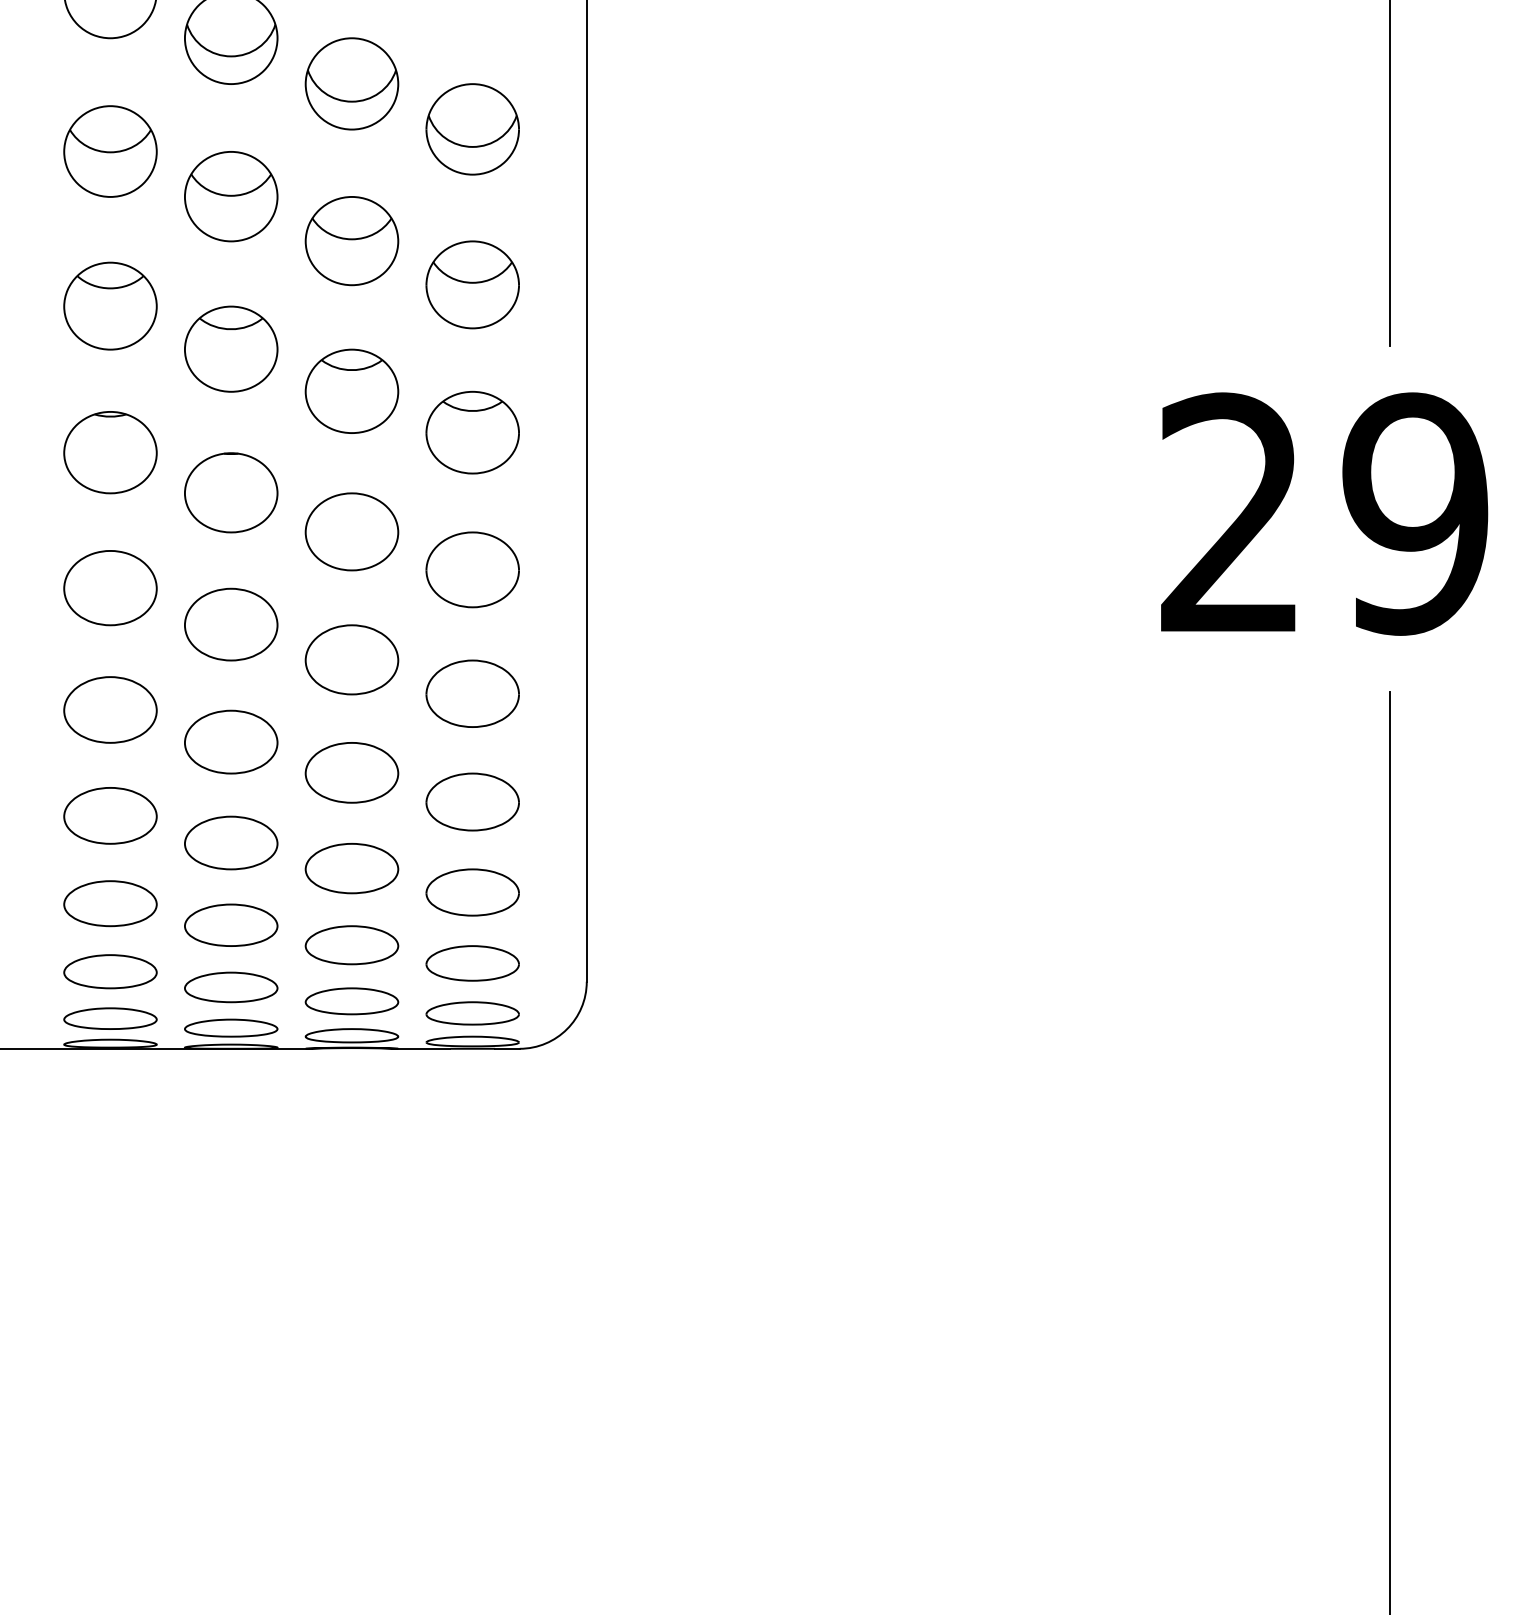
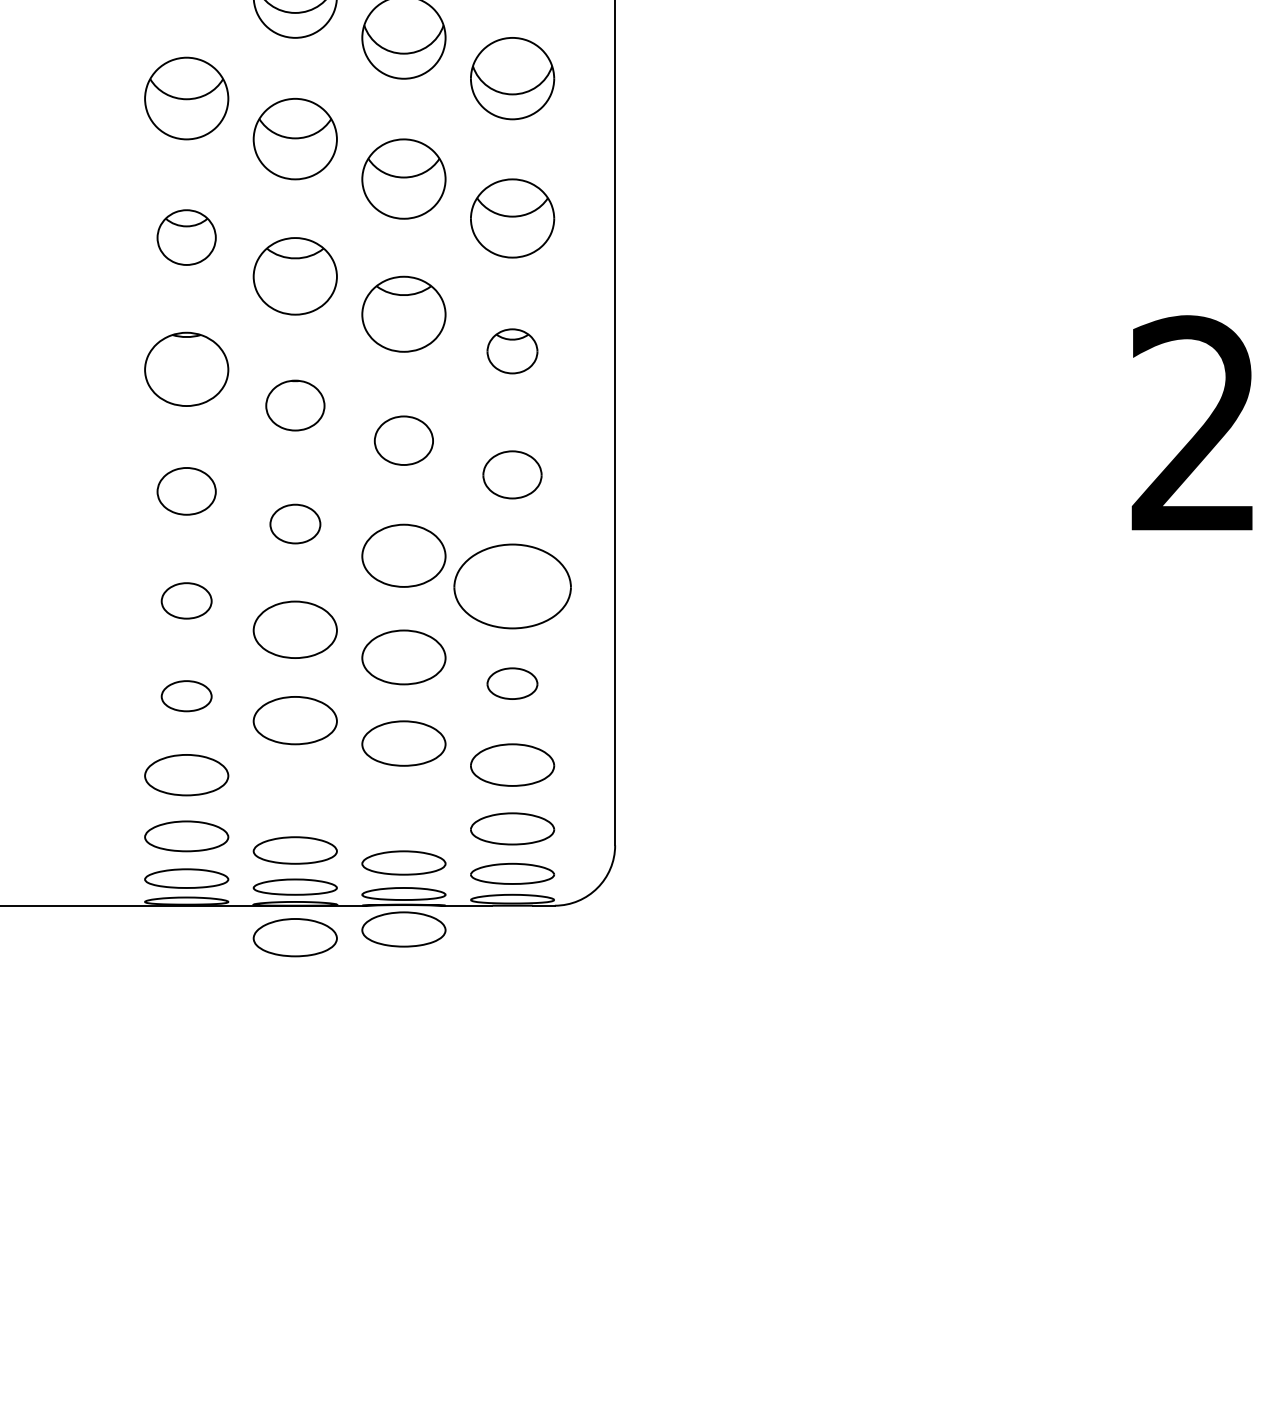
part: (110, 305) -> (186, 237), size x0.7
part: (472, 432) -> (512, 351), size x0.6
part: (231, 492) -> (295, 405), size x0.7
part: (351, 531) -> (403, 440), size x0.7
part: (472, 569) -> (512, 474), size x0.7
part: (110, 588) -> (186, 491), size x0.7
part: (231, 624) -> (295, 524), size x0.6
part: (472, 693) -> (512, 586), size x1.4
part: (110, 709) -> (186, 600), size x0.6
part: (472, 801) -> (512, 683), size x0.6
part: (110, 815) -> (186, 695), size x0.6
part: (231, 924) -> (295, 936), moved
part: (351, 945) -> (403, 929), moved

